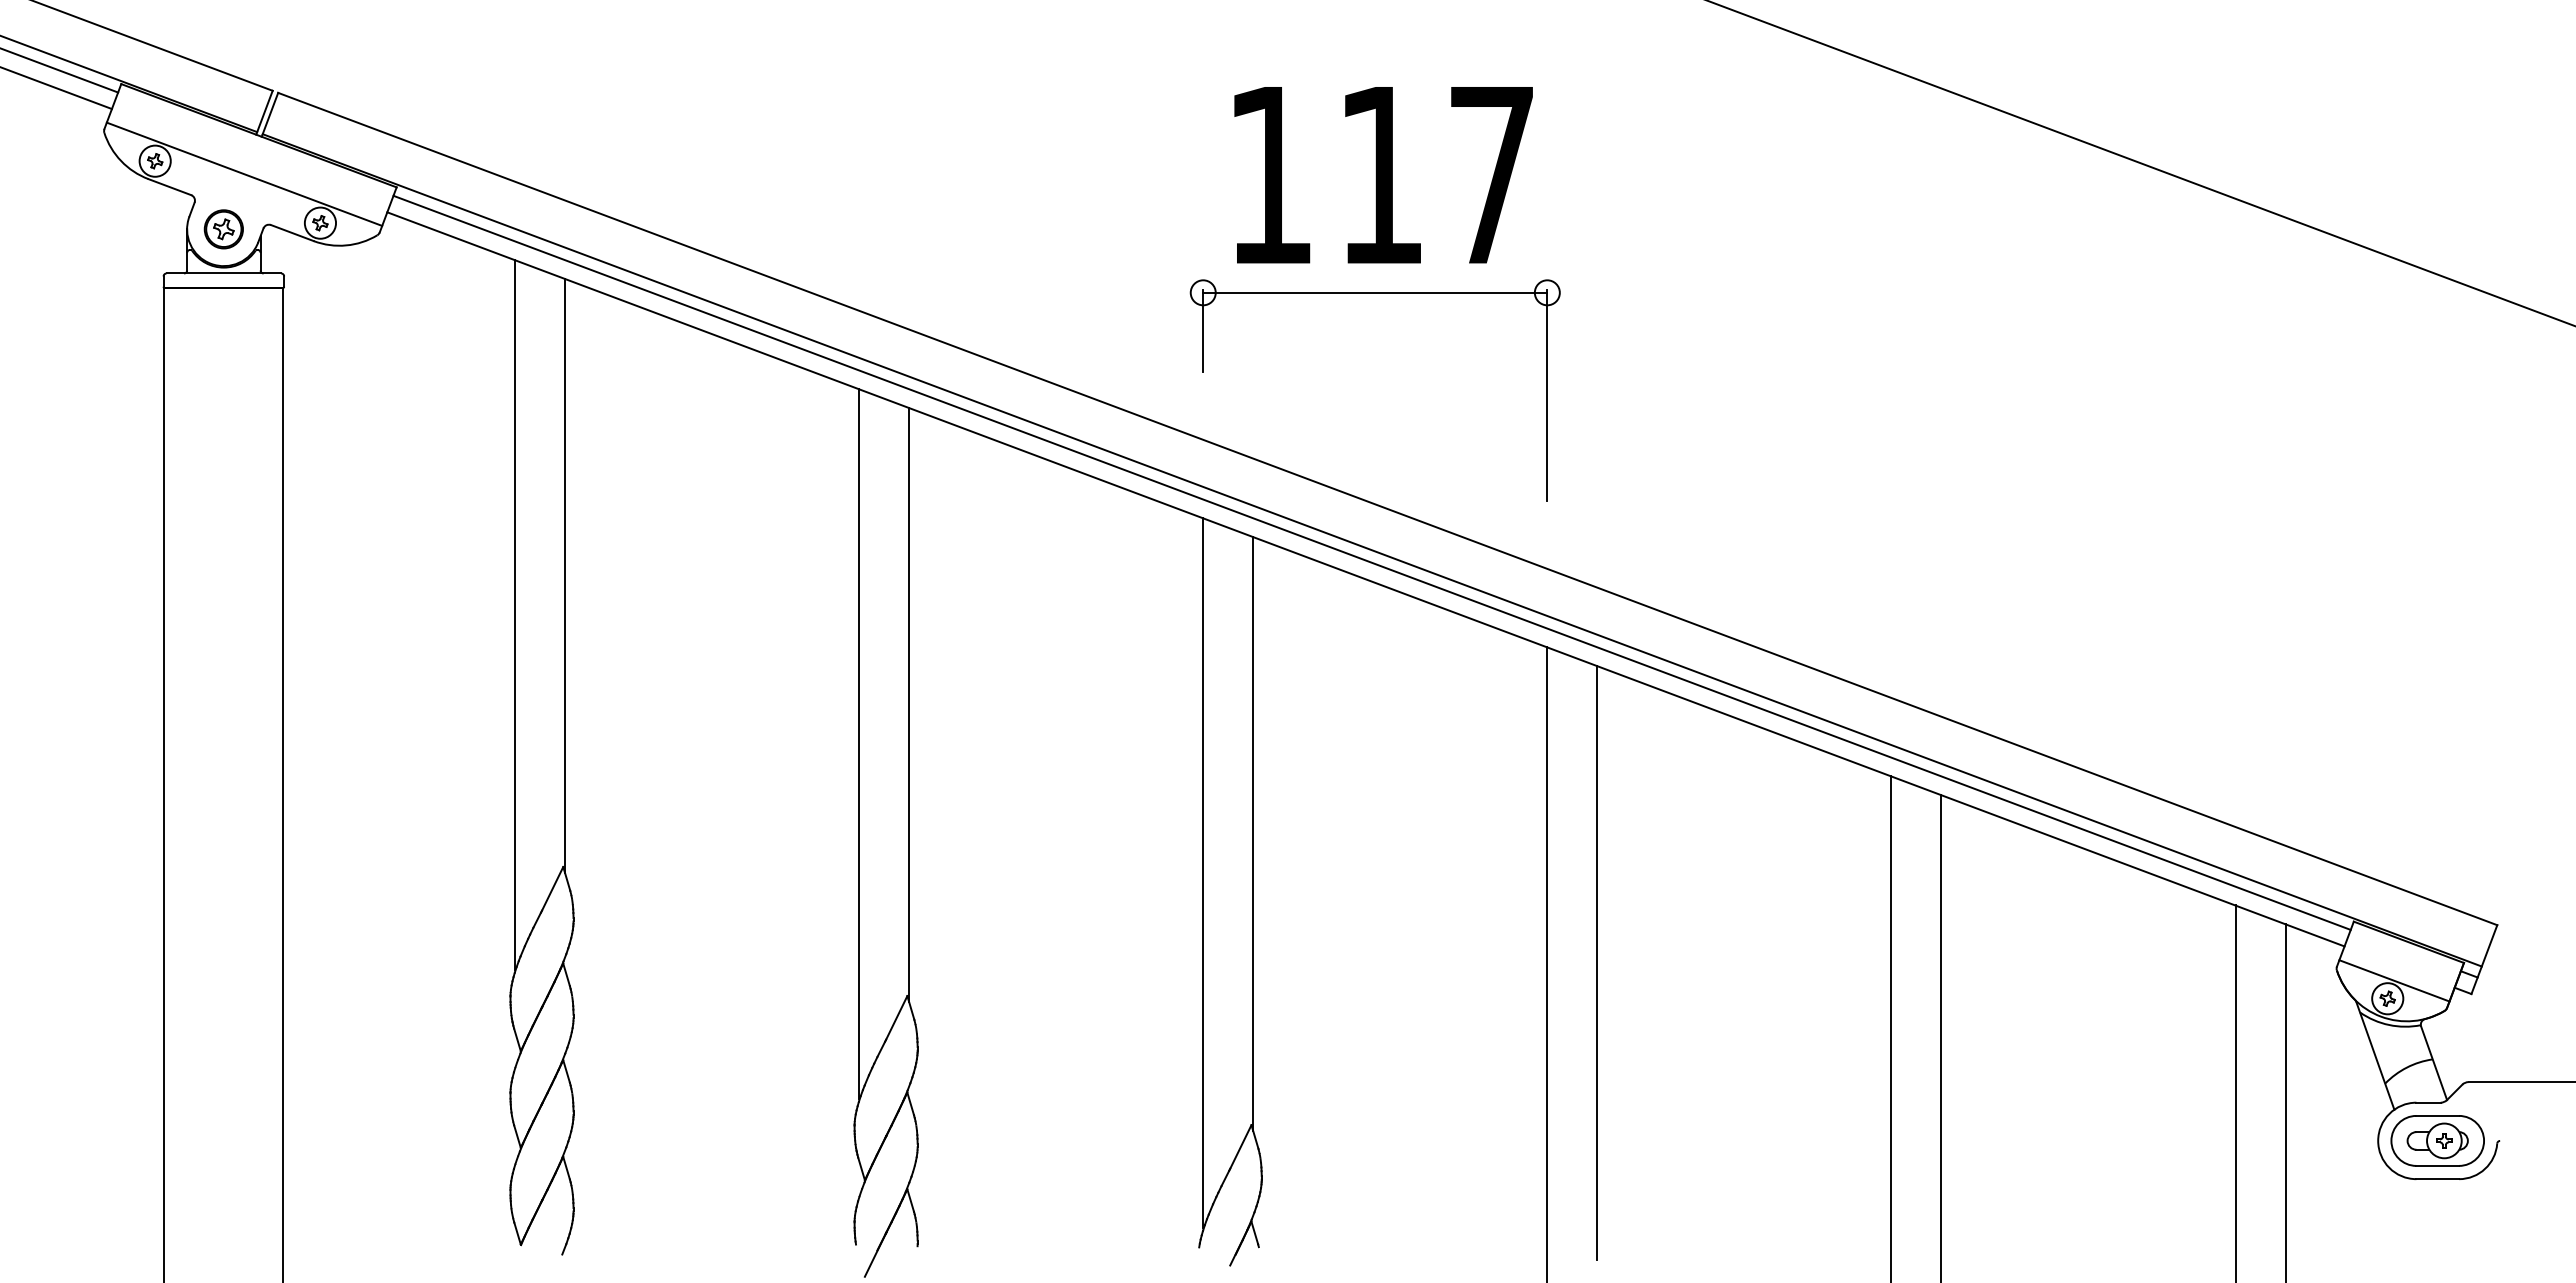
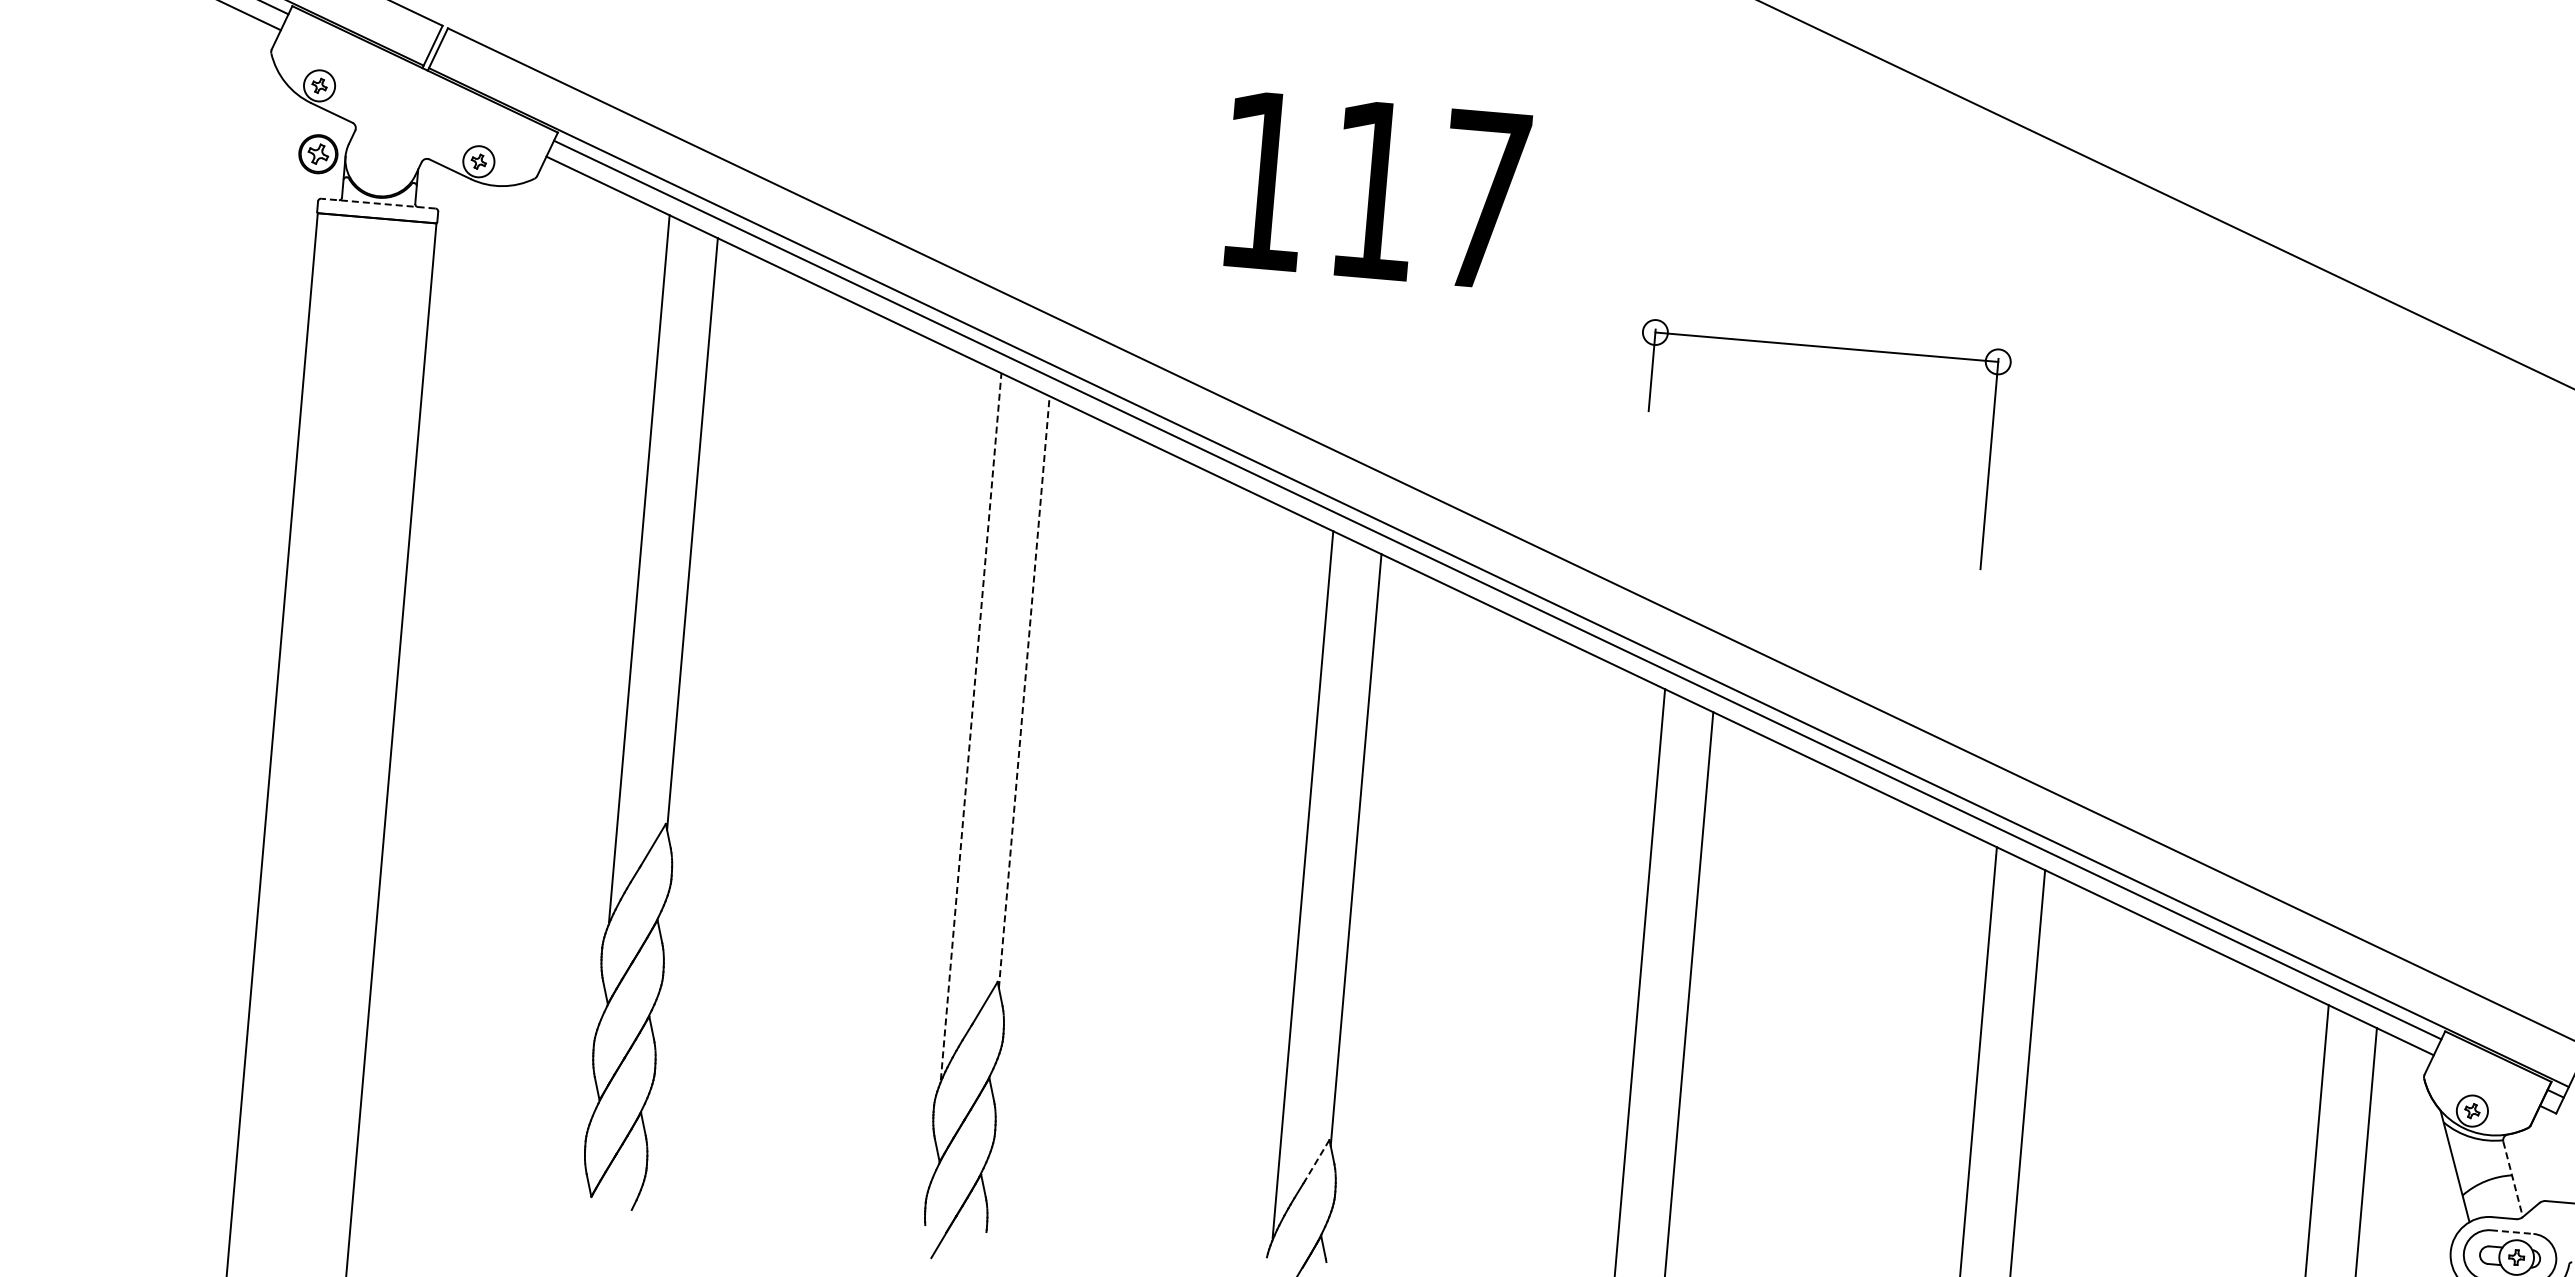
line: (244, 173) -> (407, 105), removed
text: (1383, 175) -> (1376, 190), moved
part: (223, 229) -> (318, 154), moved
line: (223, 273) -> (378, 203), solid -> dashed
part: (1374, 293) -> (1825, 347), moved
line: (909, 704) -> (1024, 691), solid -> dashed
line: (859, 743) -> (971, 726), solid -> dashed
line: (2394, 980) -> (2480, 1093), removed
line: (2434, 1063) -> (2513, 1179), solid -> dashed
line: (2438, 1115) -> (2512, 1231), solid -> dashed
line: (1240, 1147) -> (1316, 1161), solid -> dashed

